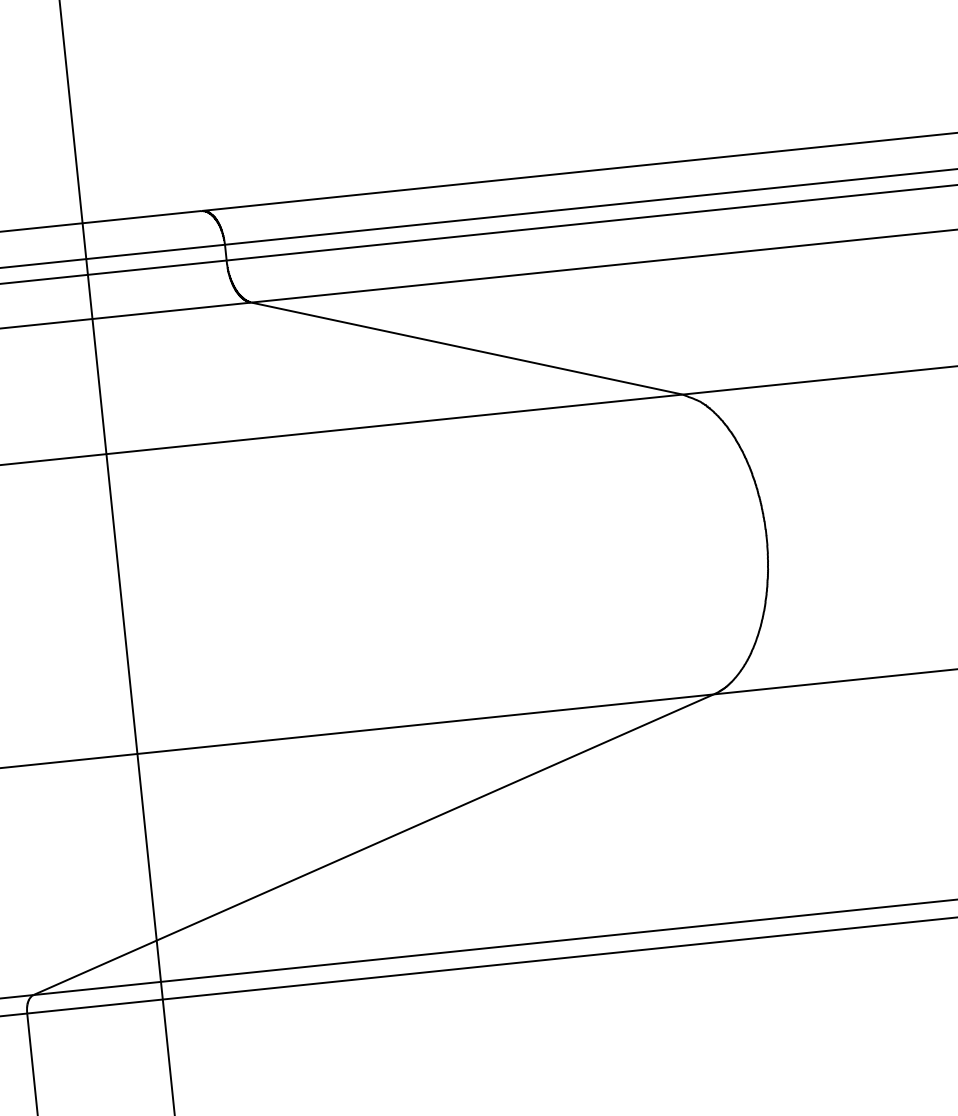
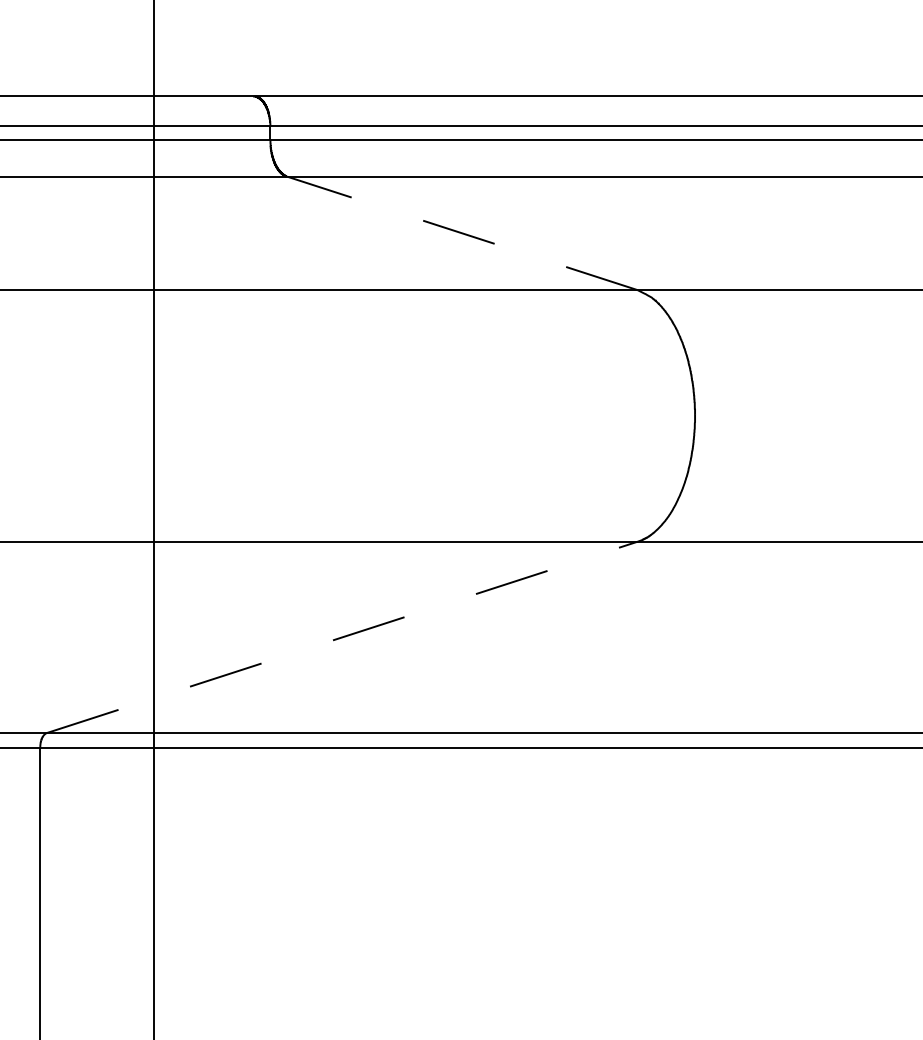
line: (467, 348) -> (462, 233), solid -> dashed
line: (373, 844) -> (342, 637), solid -> dashed

